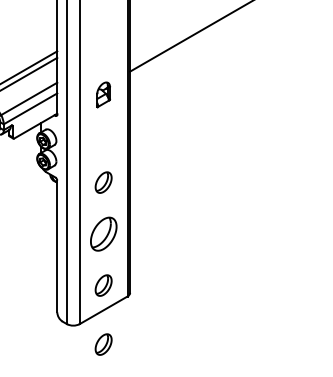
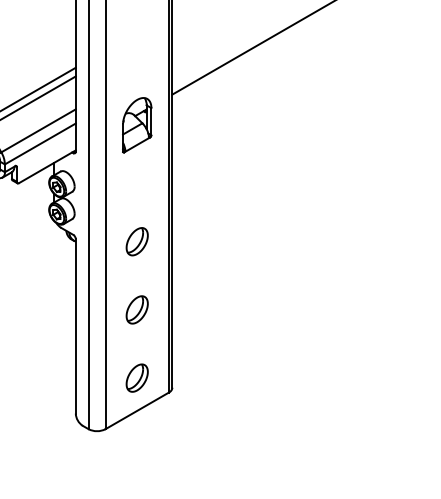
part: (103, 94) -> (137, 124), size x1.67
part: (103, 233) -> (137, 309), size x0.62
part: (103, 344) -> (137, 456), removed

